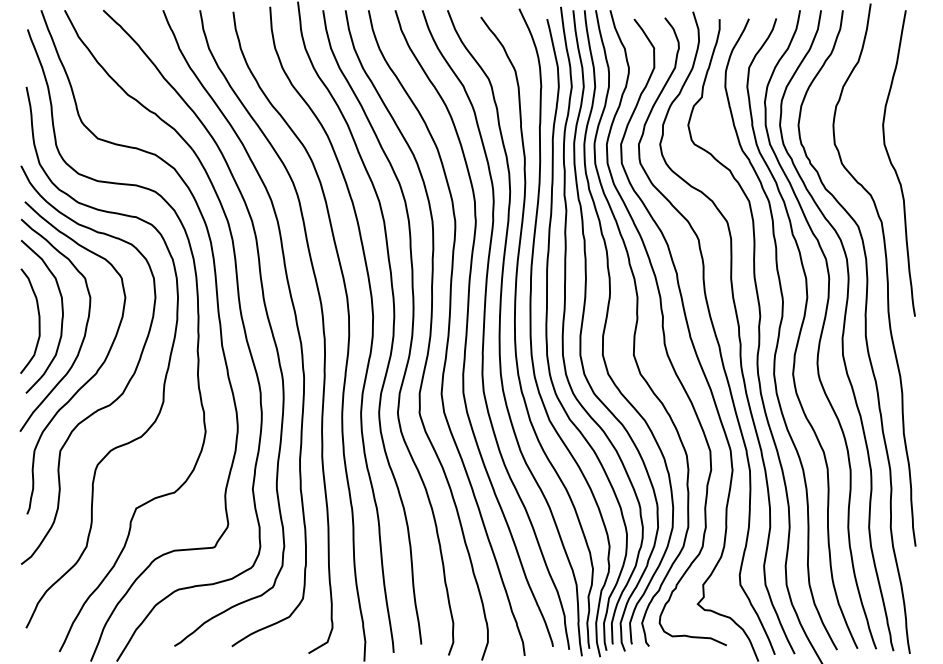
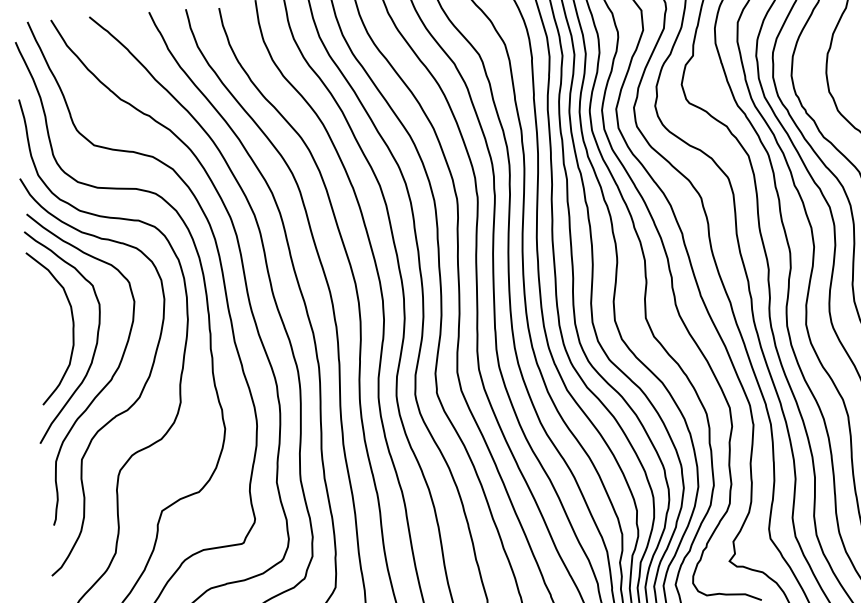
curve: (38, 320) -> (49, 331), removed

